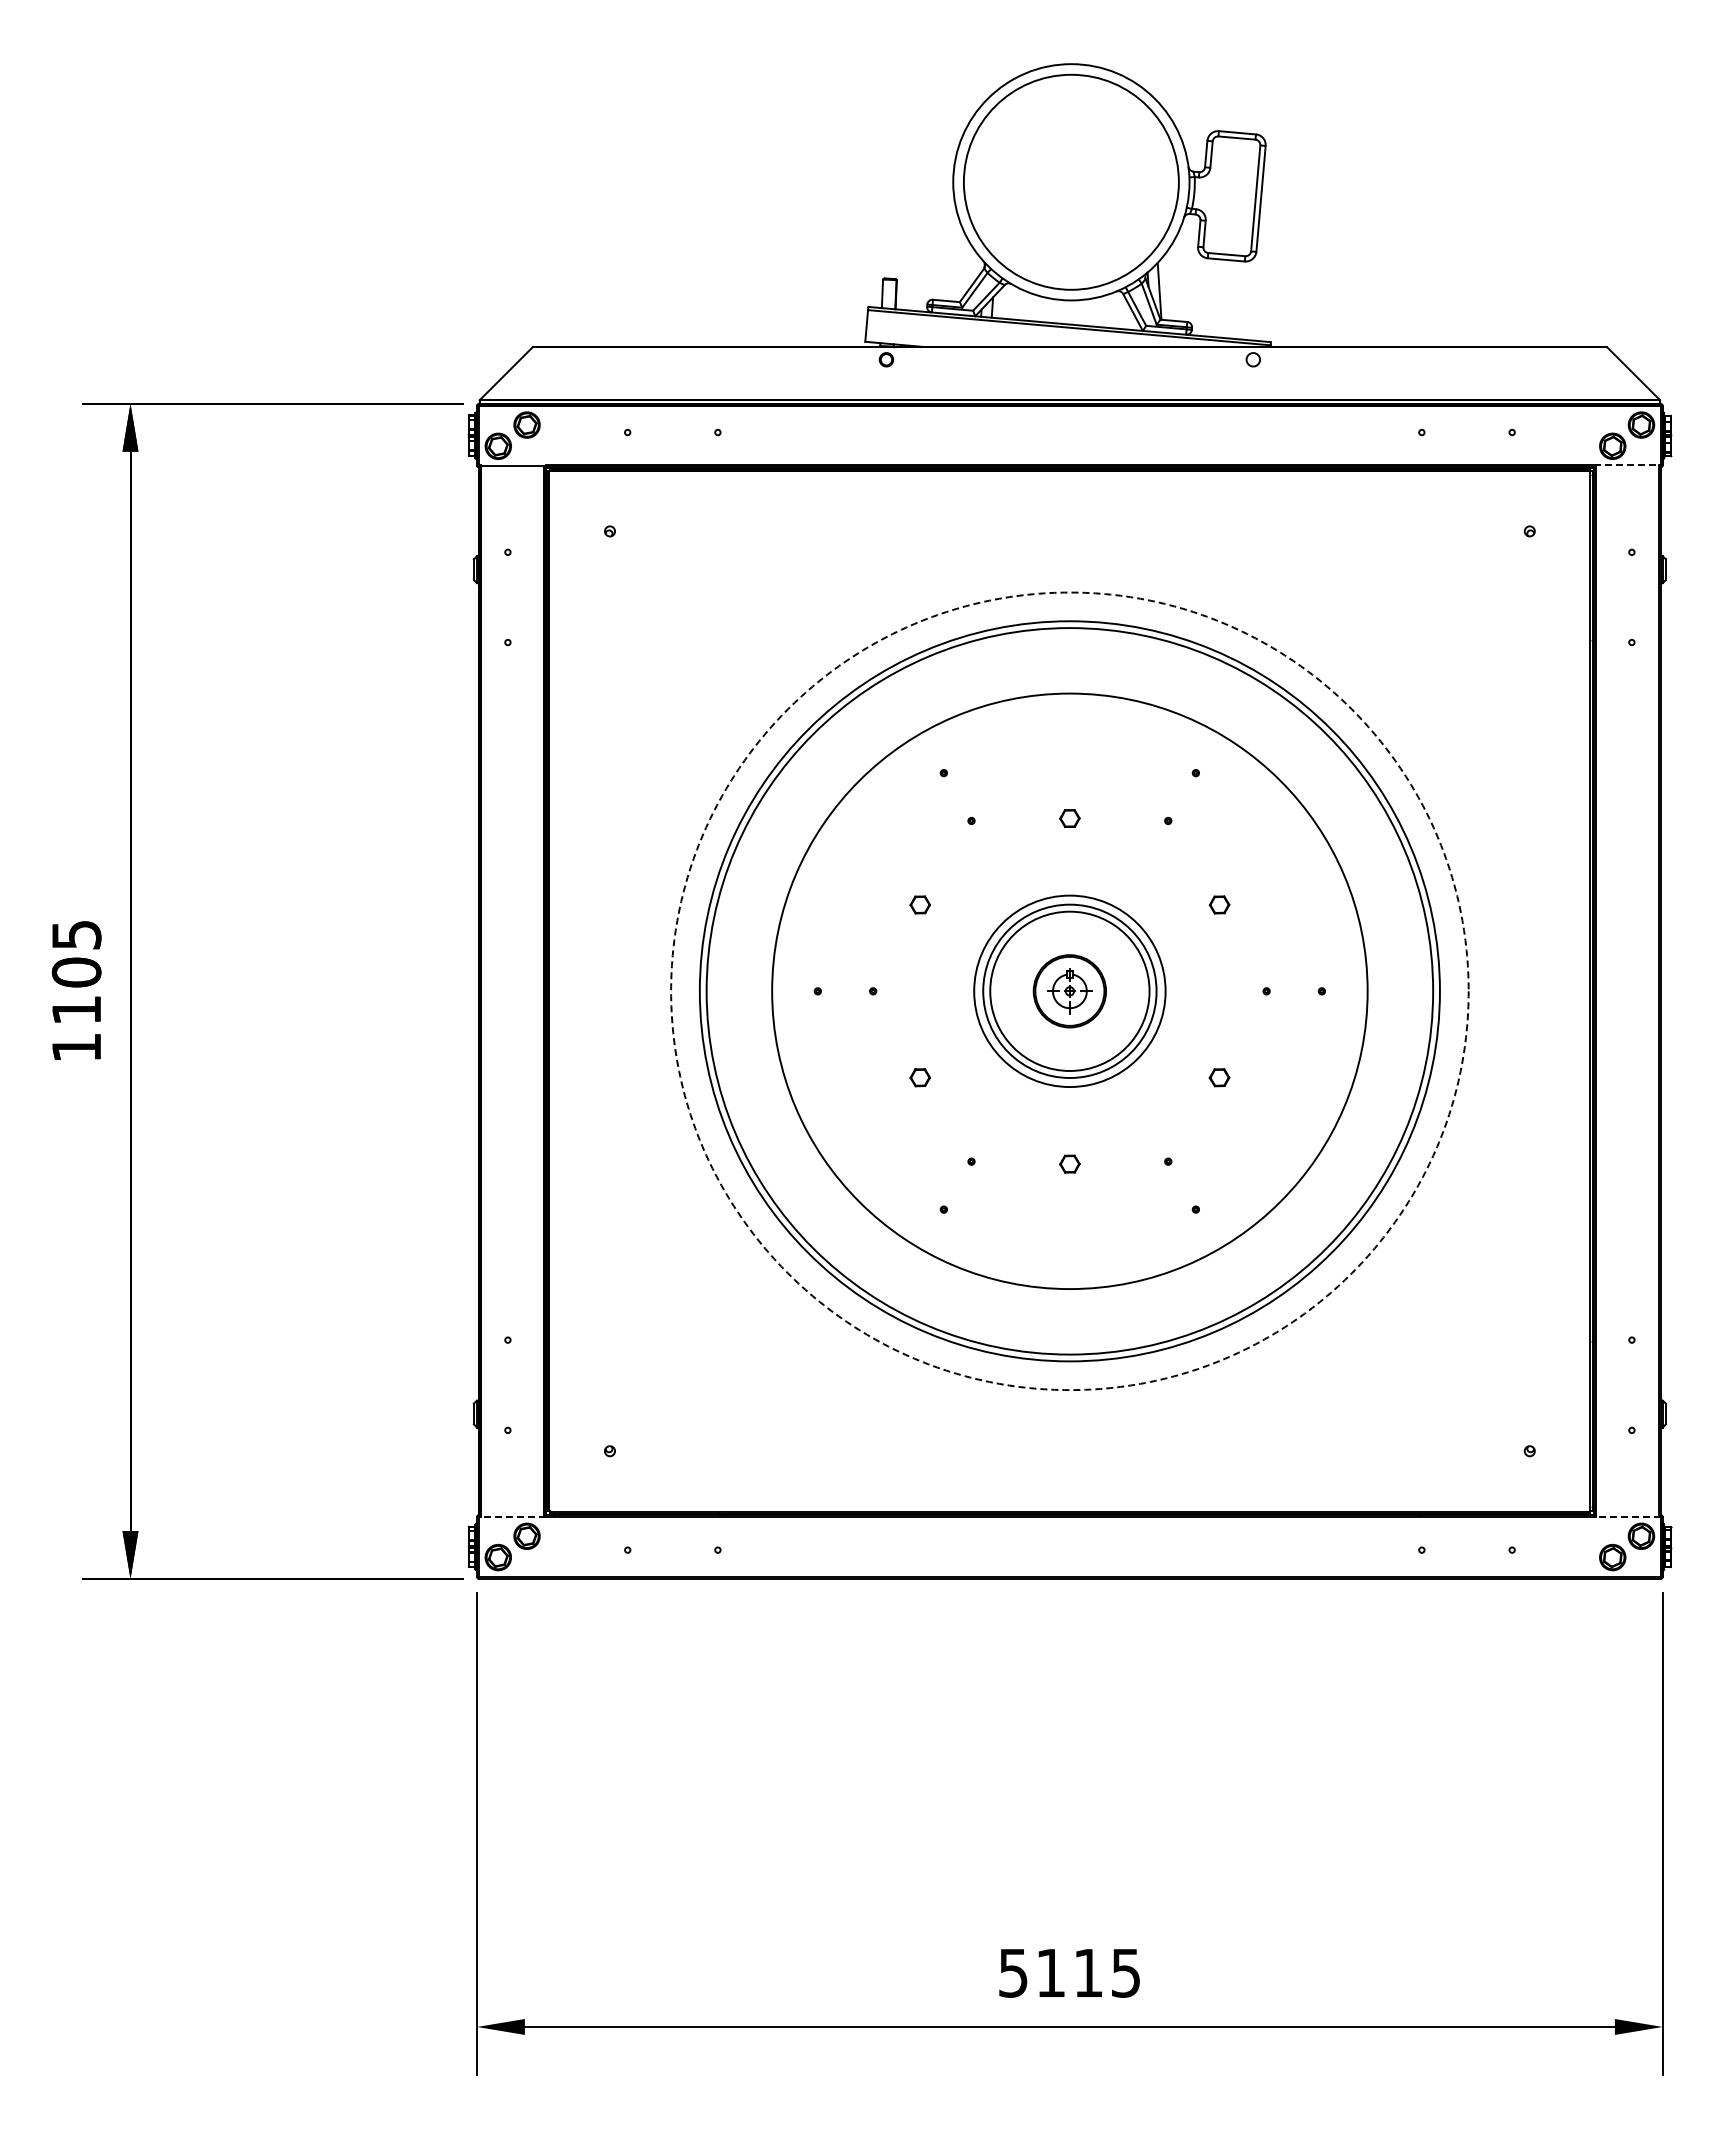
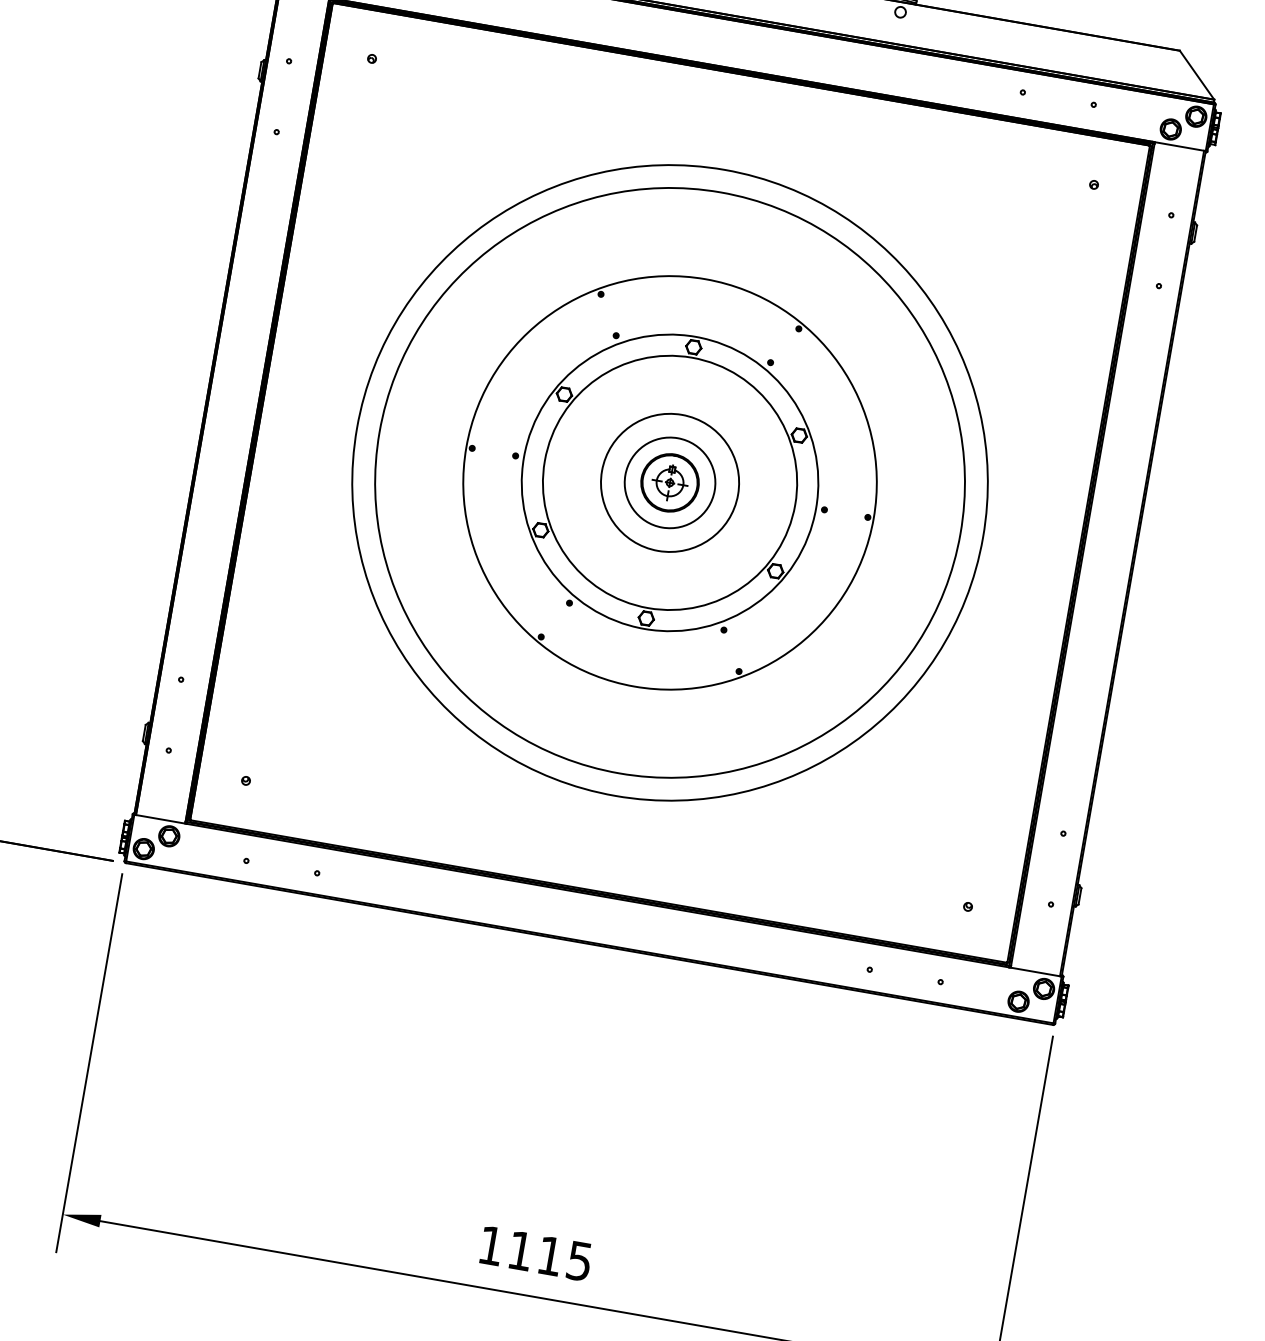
line: (1627, 465) -> (1179, 146), dashed -> solid
circle: (1069, 990) -> (669, 482), size x0.71
circle: (1069, 990) -> (669, 482), size x1.67
circle: (1069, 991) -> (669, 482), dashed -> solid
circle: (1069, 991) -> (669, 482), size x0.62
circle: (1069, 991) -> (669, 482), size x0.71
line: (512, 1517) -> (160, 819), dashed -> solid
line: (1626, 1517) -> (1034, 972), dashed -> solid
text: (1013, 1973) -> (491, 1246), 5115 -> 1115

